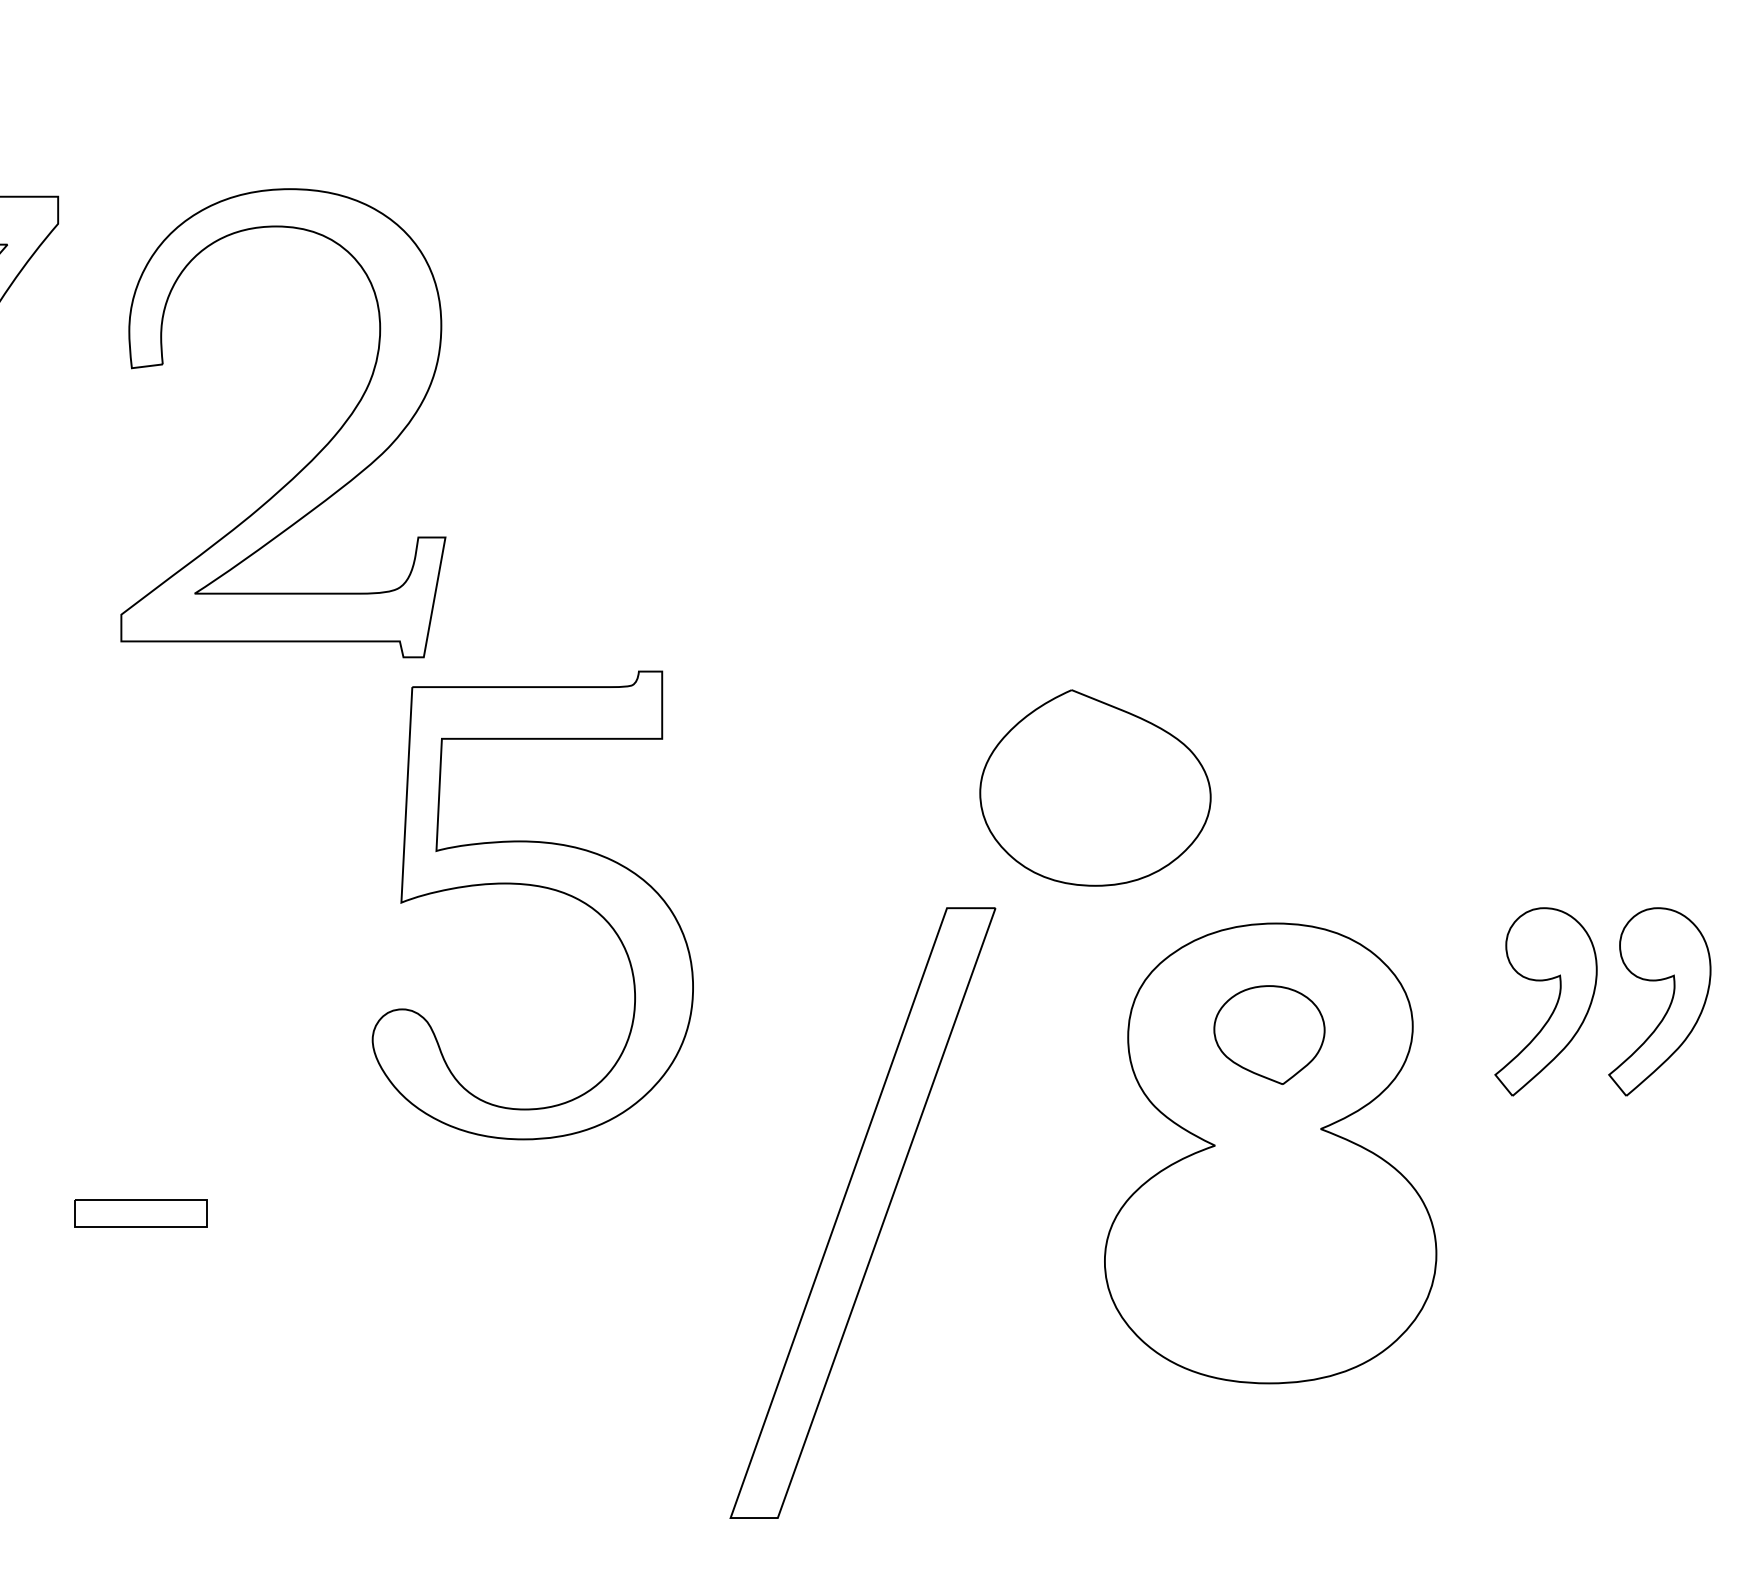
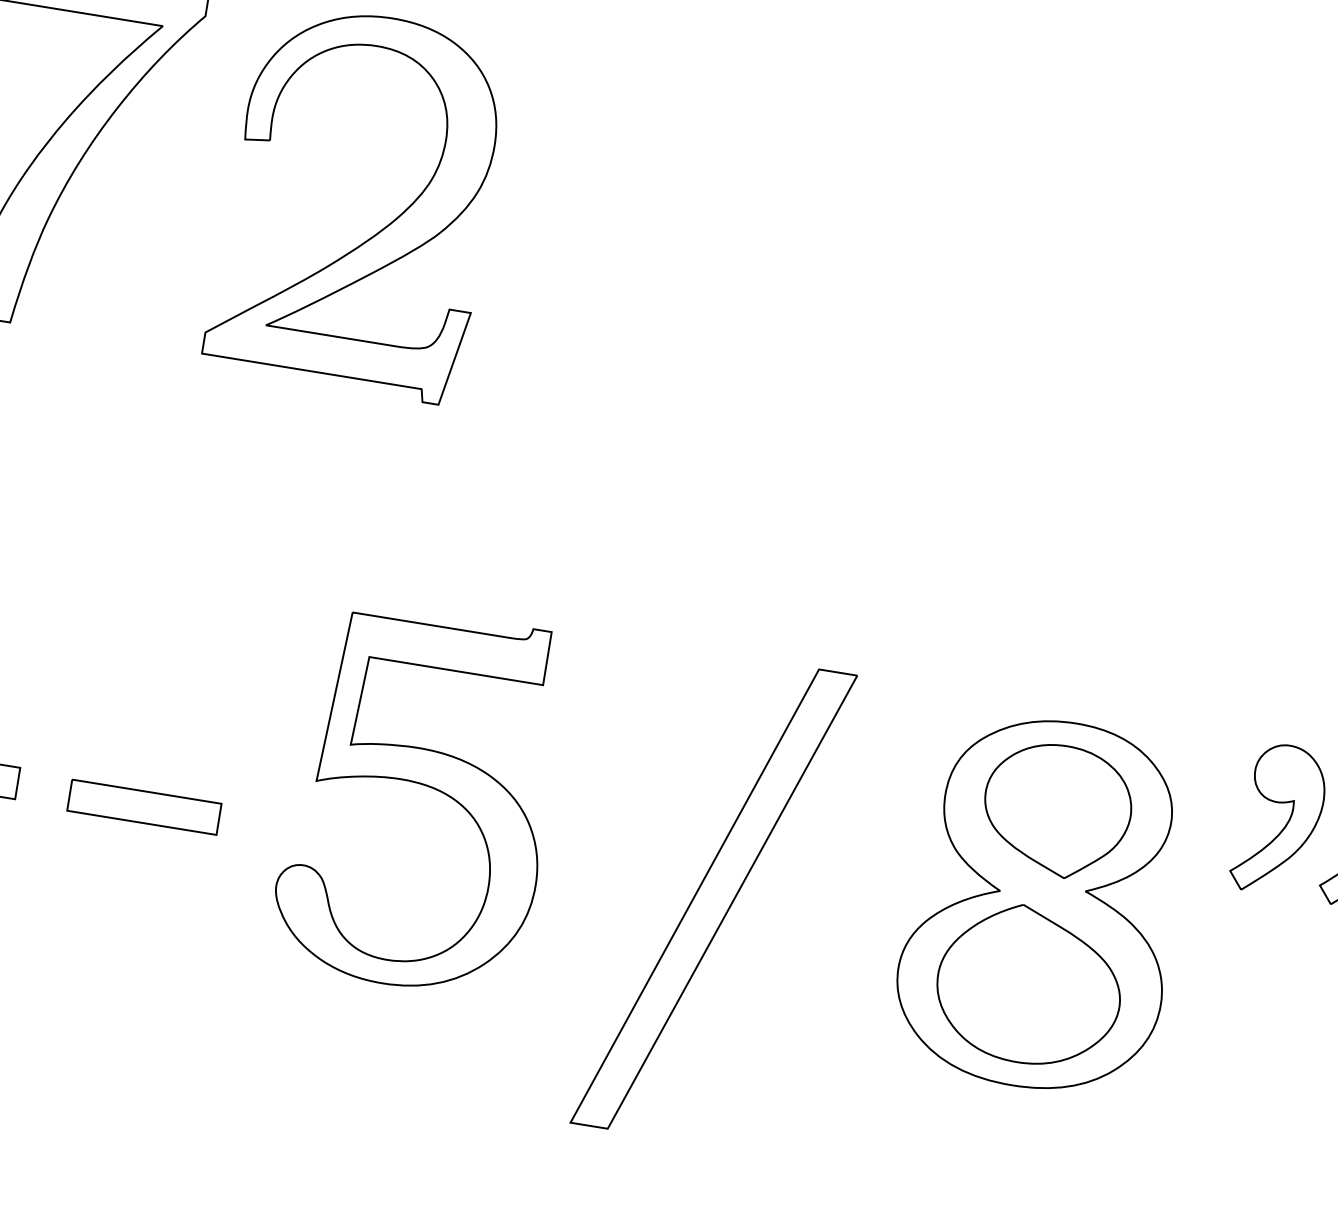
part: (1095, 787) -> (1029, 984), moved
part: (538, 887) -> (426, 786), moved
part: (1269, 1034) -> (1057, 810), size x1.67
part: (140, 1213) -> (144, 807), size x1.43

